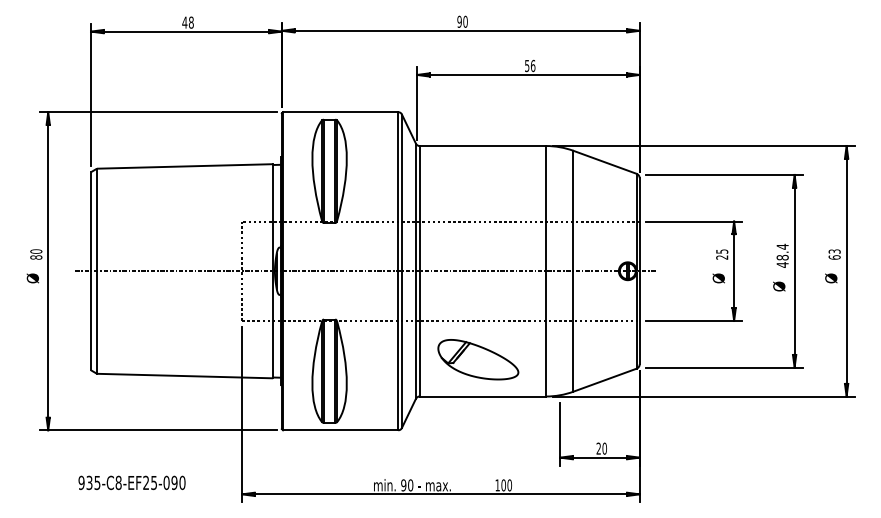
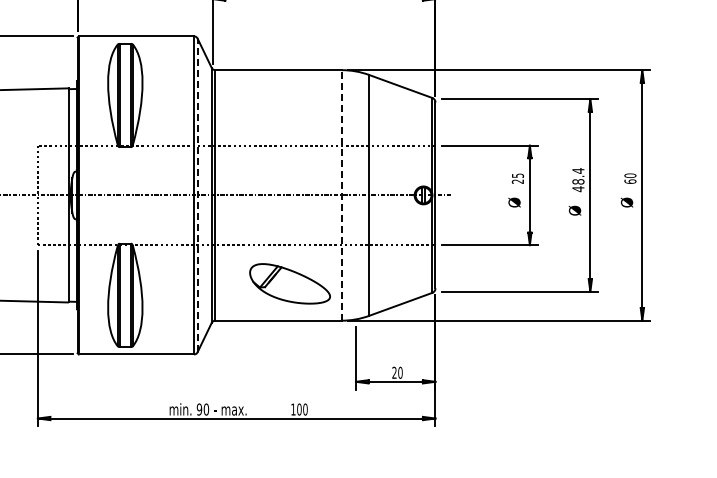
text: (834, 251) -> (630, 175), 63 -> 60
line: (402, 270) -> (198, 194), solid -> dashed
line: (546, 270) -> (342, 194), solid -> dashed
part: (478, 359) -> (290, 283), moved

